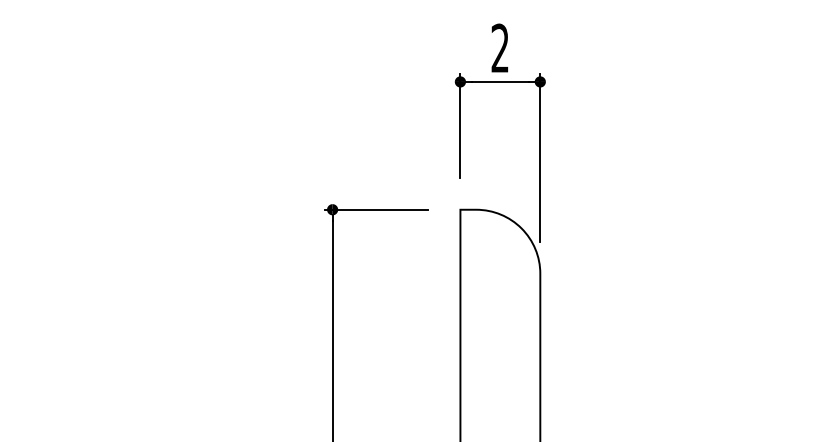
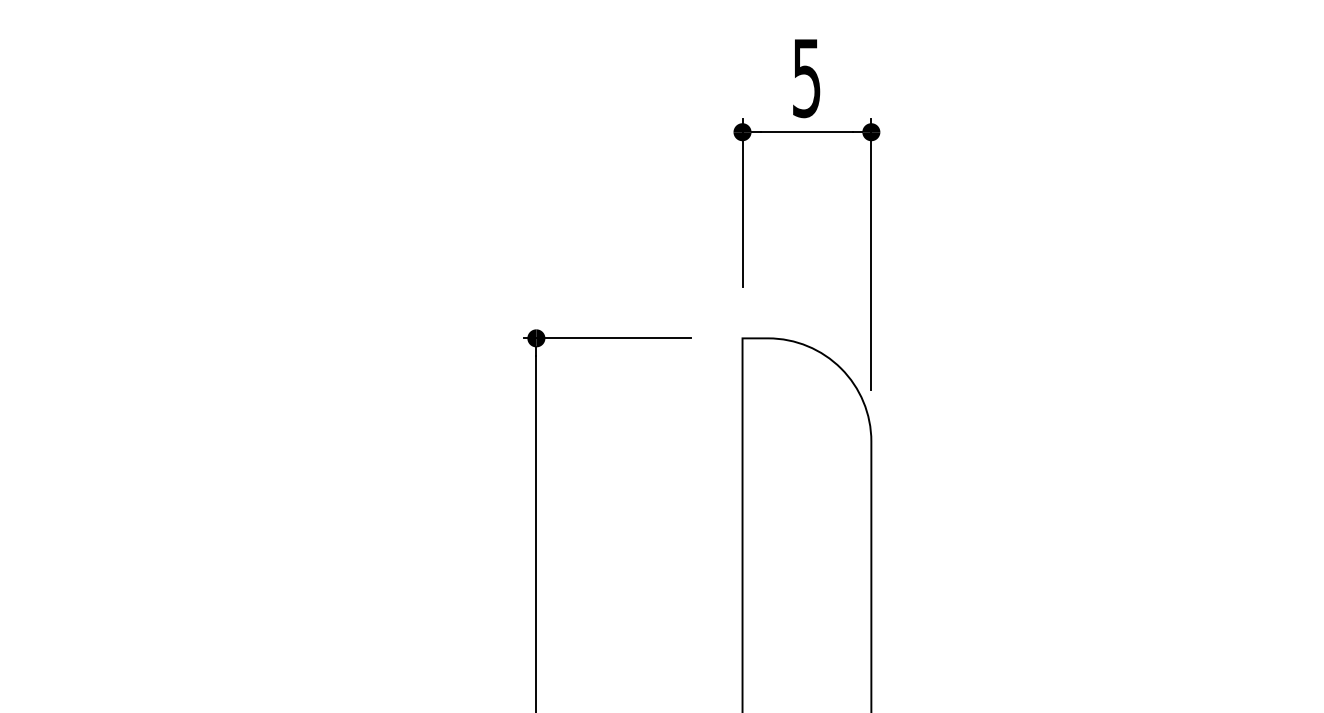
text: (499, 48) -> (805, 78), 2 -> 5

